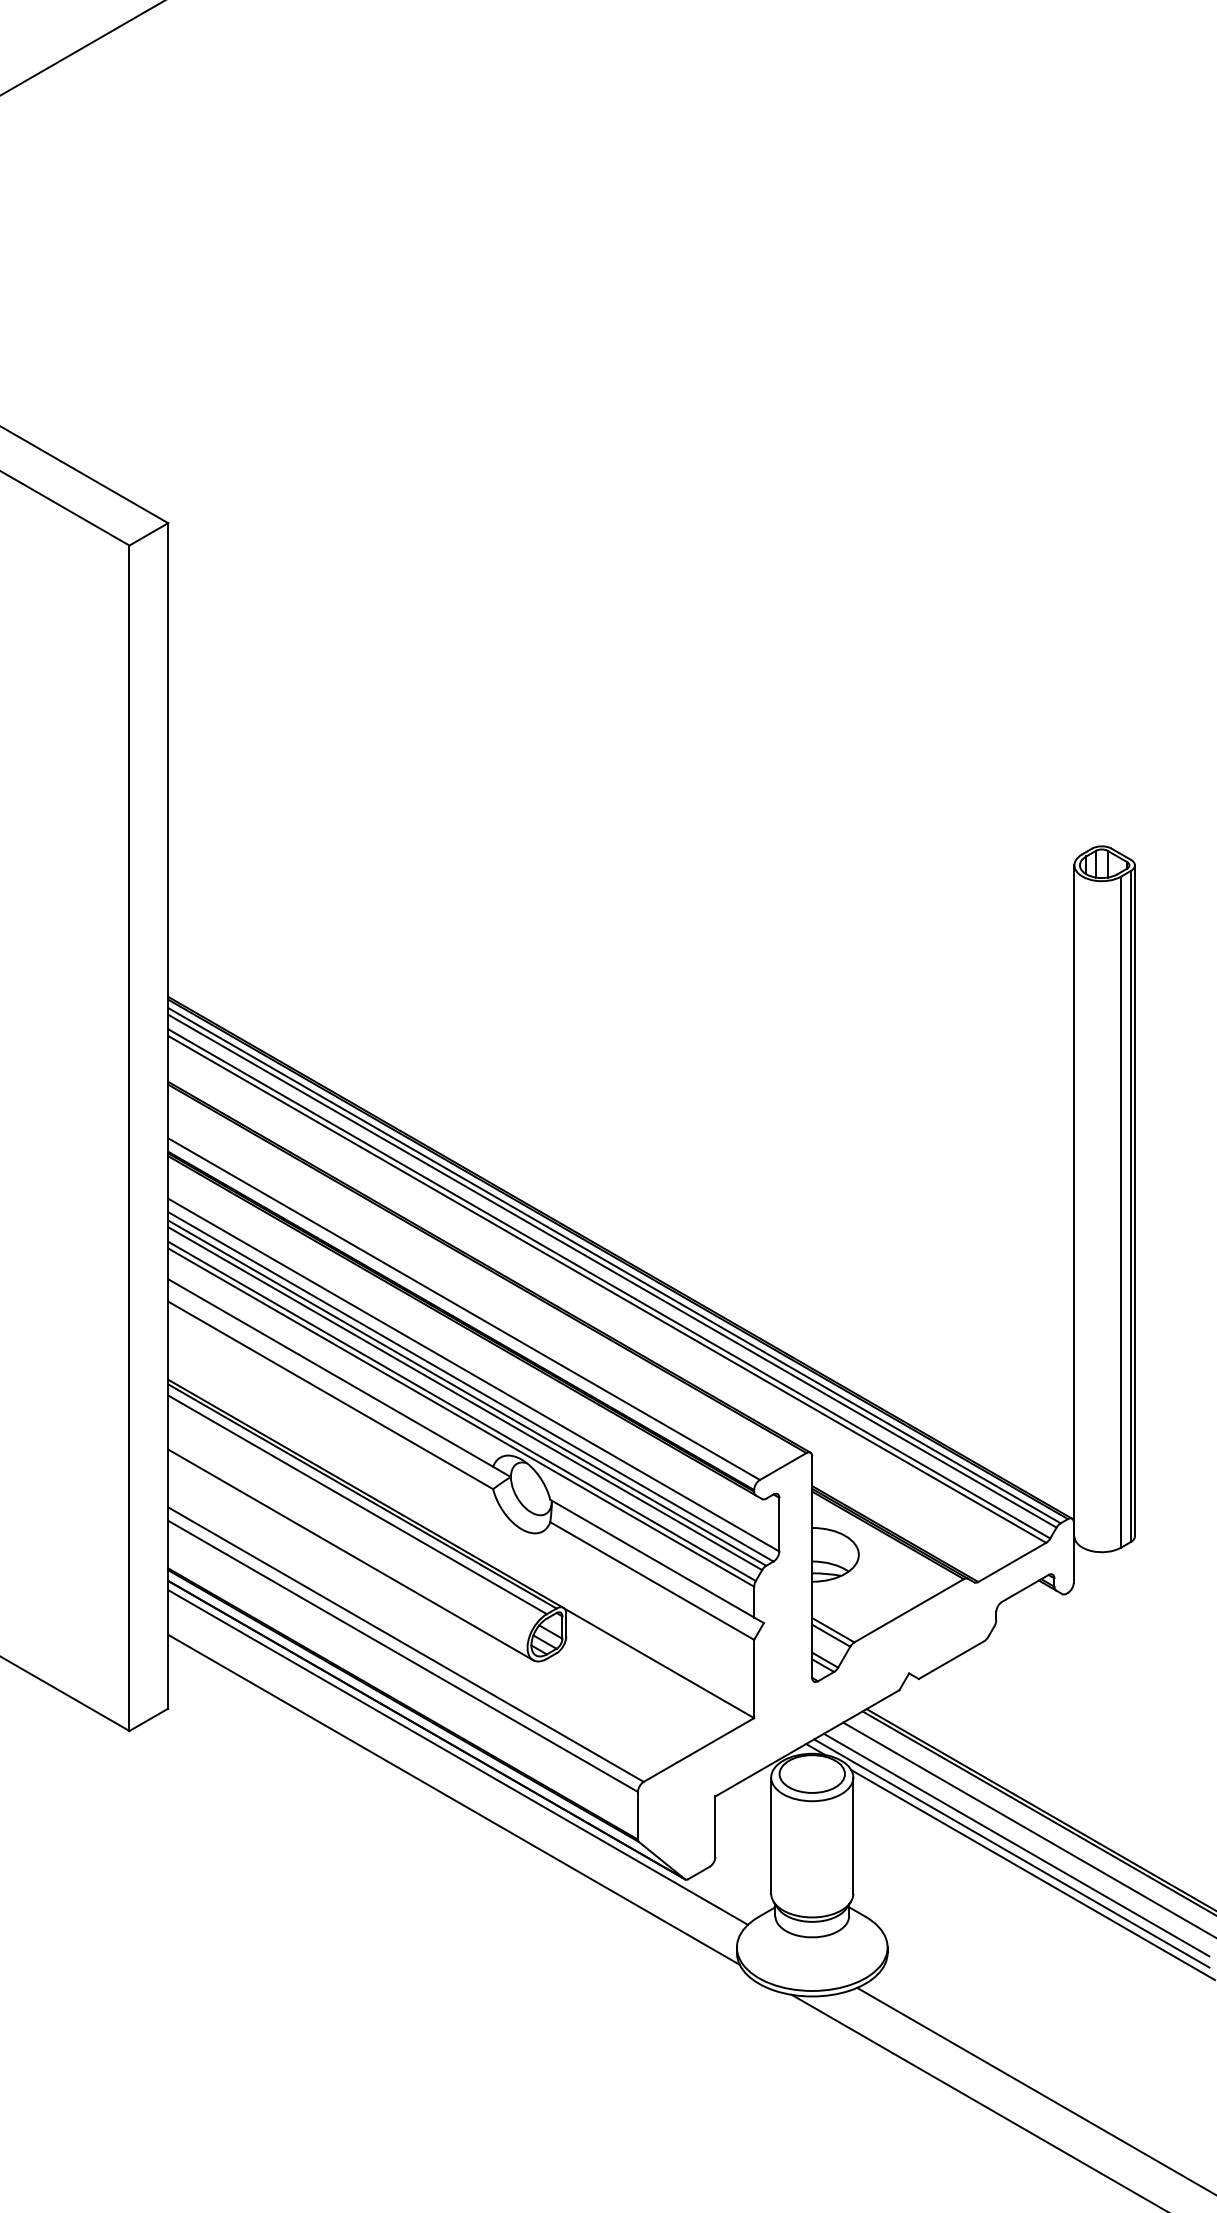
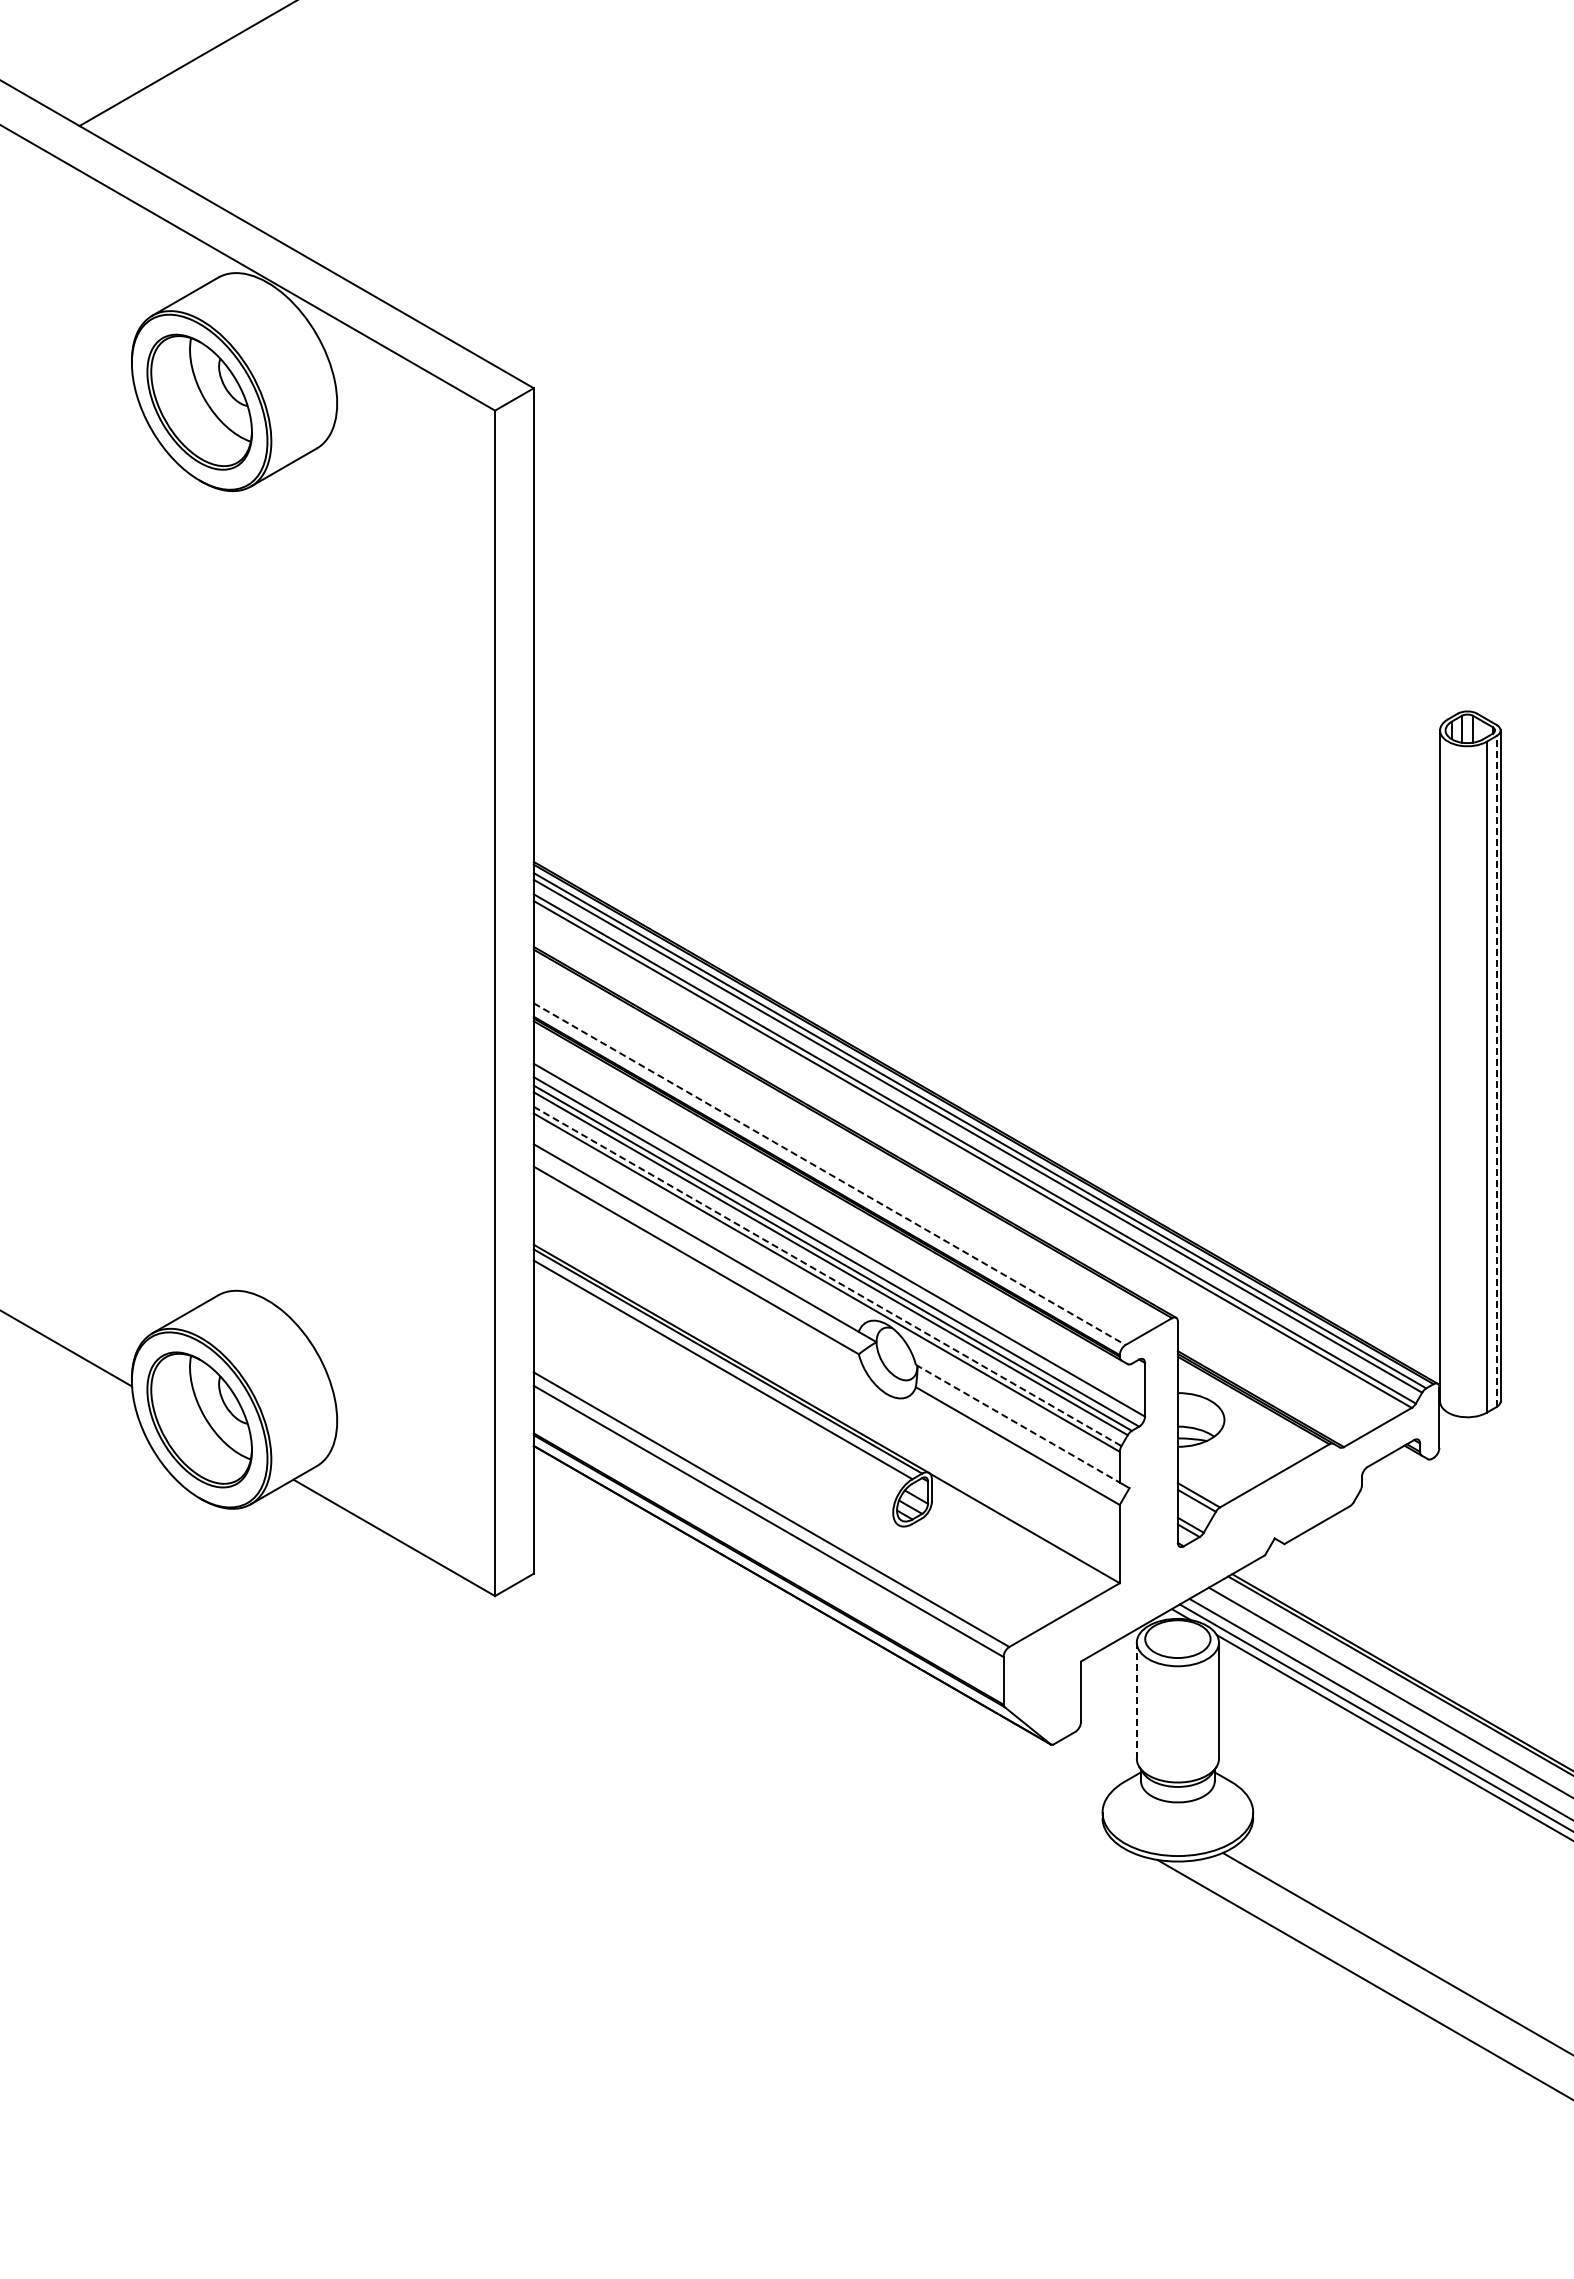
line: (1130, 1206) -> (1496, 1071), solid -> dashed
line: (463, 1309) -> (829, 1174), solid -> dashed
line: (462, 1411) -> (828, 1276), solid -> dashed
line: (349, 1554) -> (715, 1419), removed
line: (651, 1558) -> (1017, 1423), solid -> dashed
line: (457, 1757) -> (823, 1622), removed
line: (453, 1799) -> (819, 1664), removed
line: (770, 1835) -> (1136, 1700), solid -> dashed

